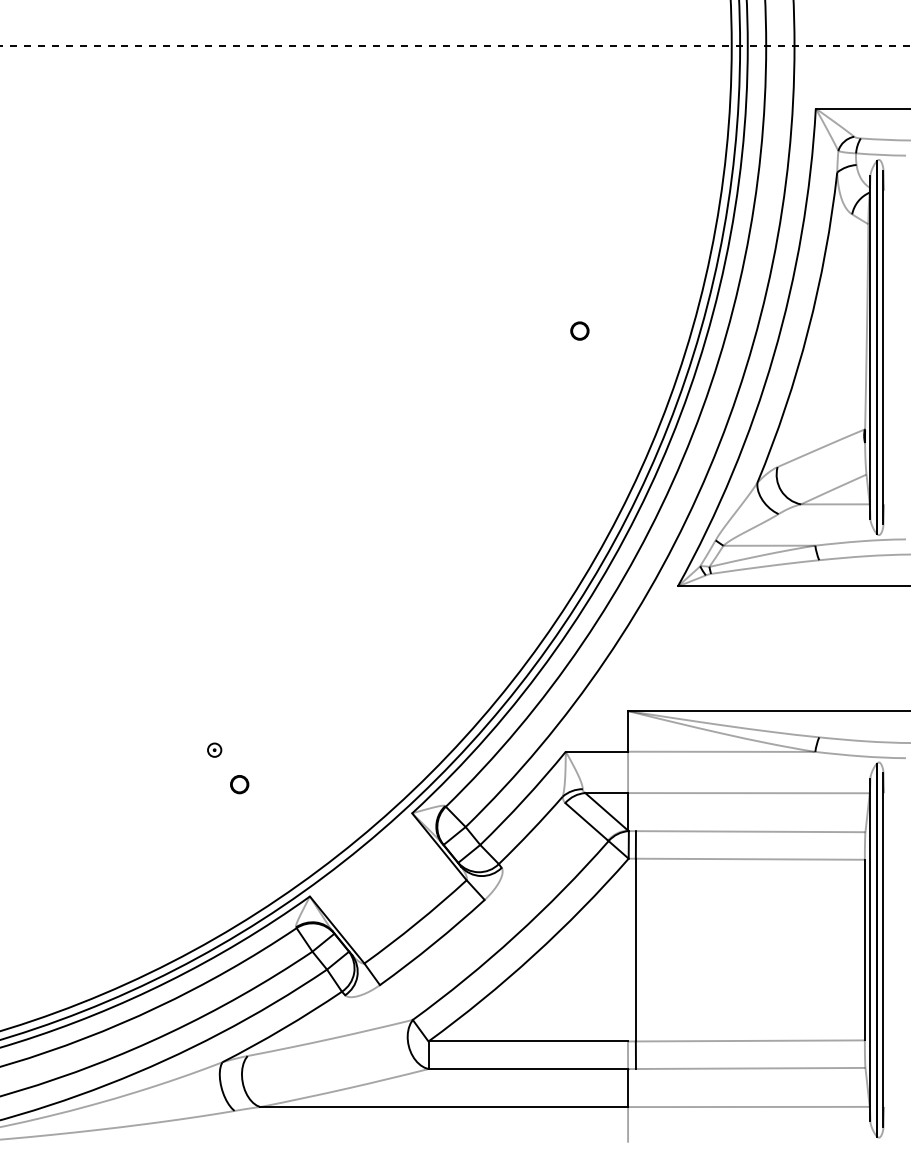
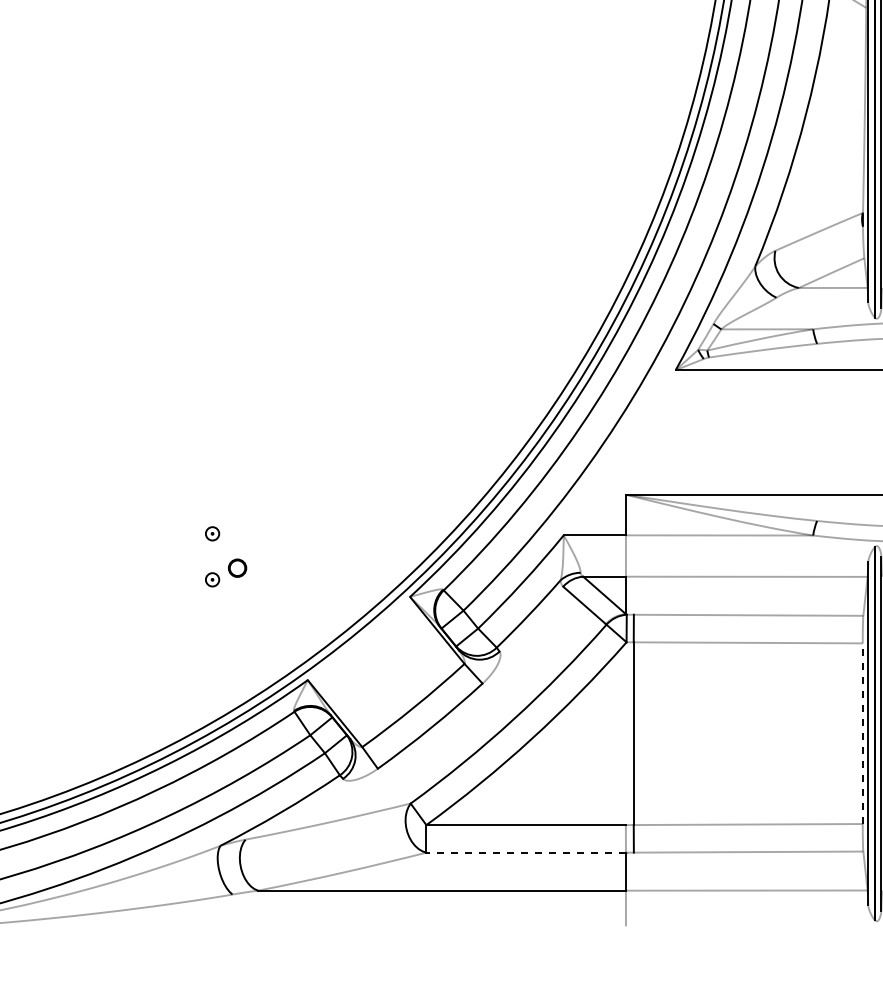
circle: (579, 330) -> (577, 114), removed
part: (214, 795) -> (212, 579), added
line: (864, 949) -> (862, 733), solid -> dashed
line: (528, 1069) -> (526, 853), solid -> dashed

